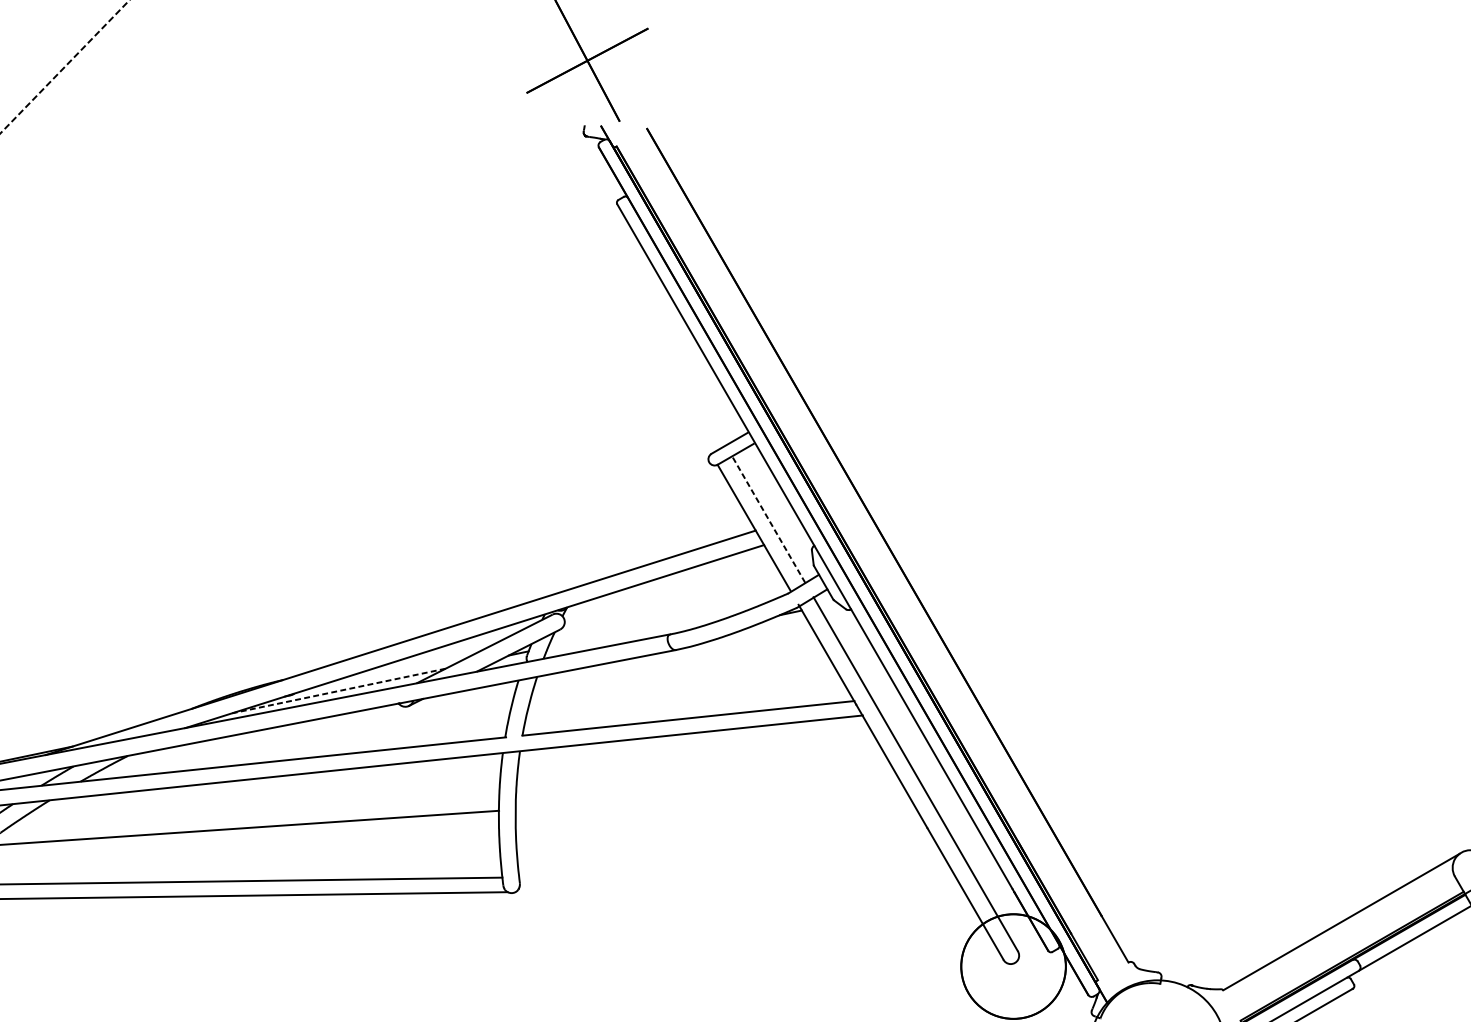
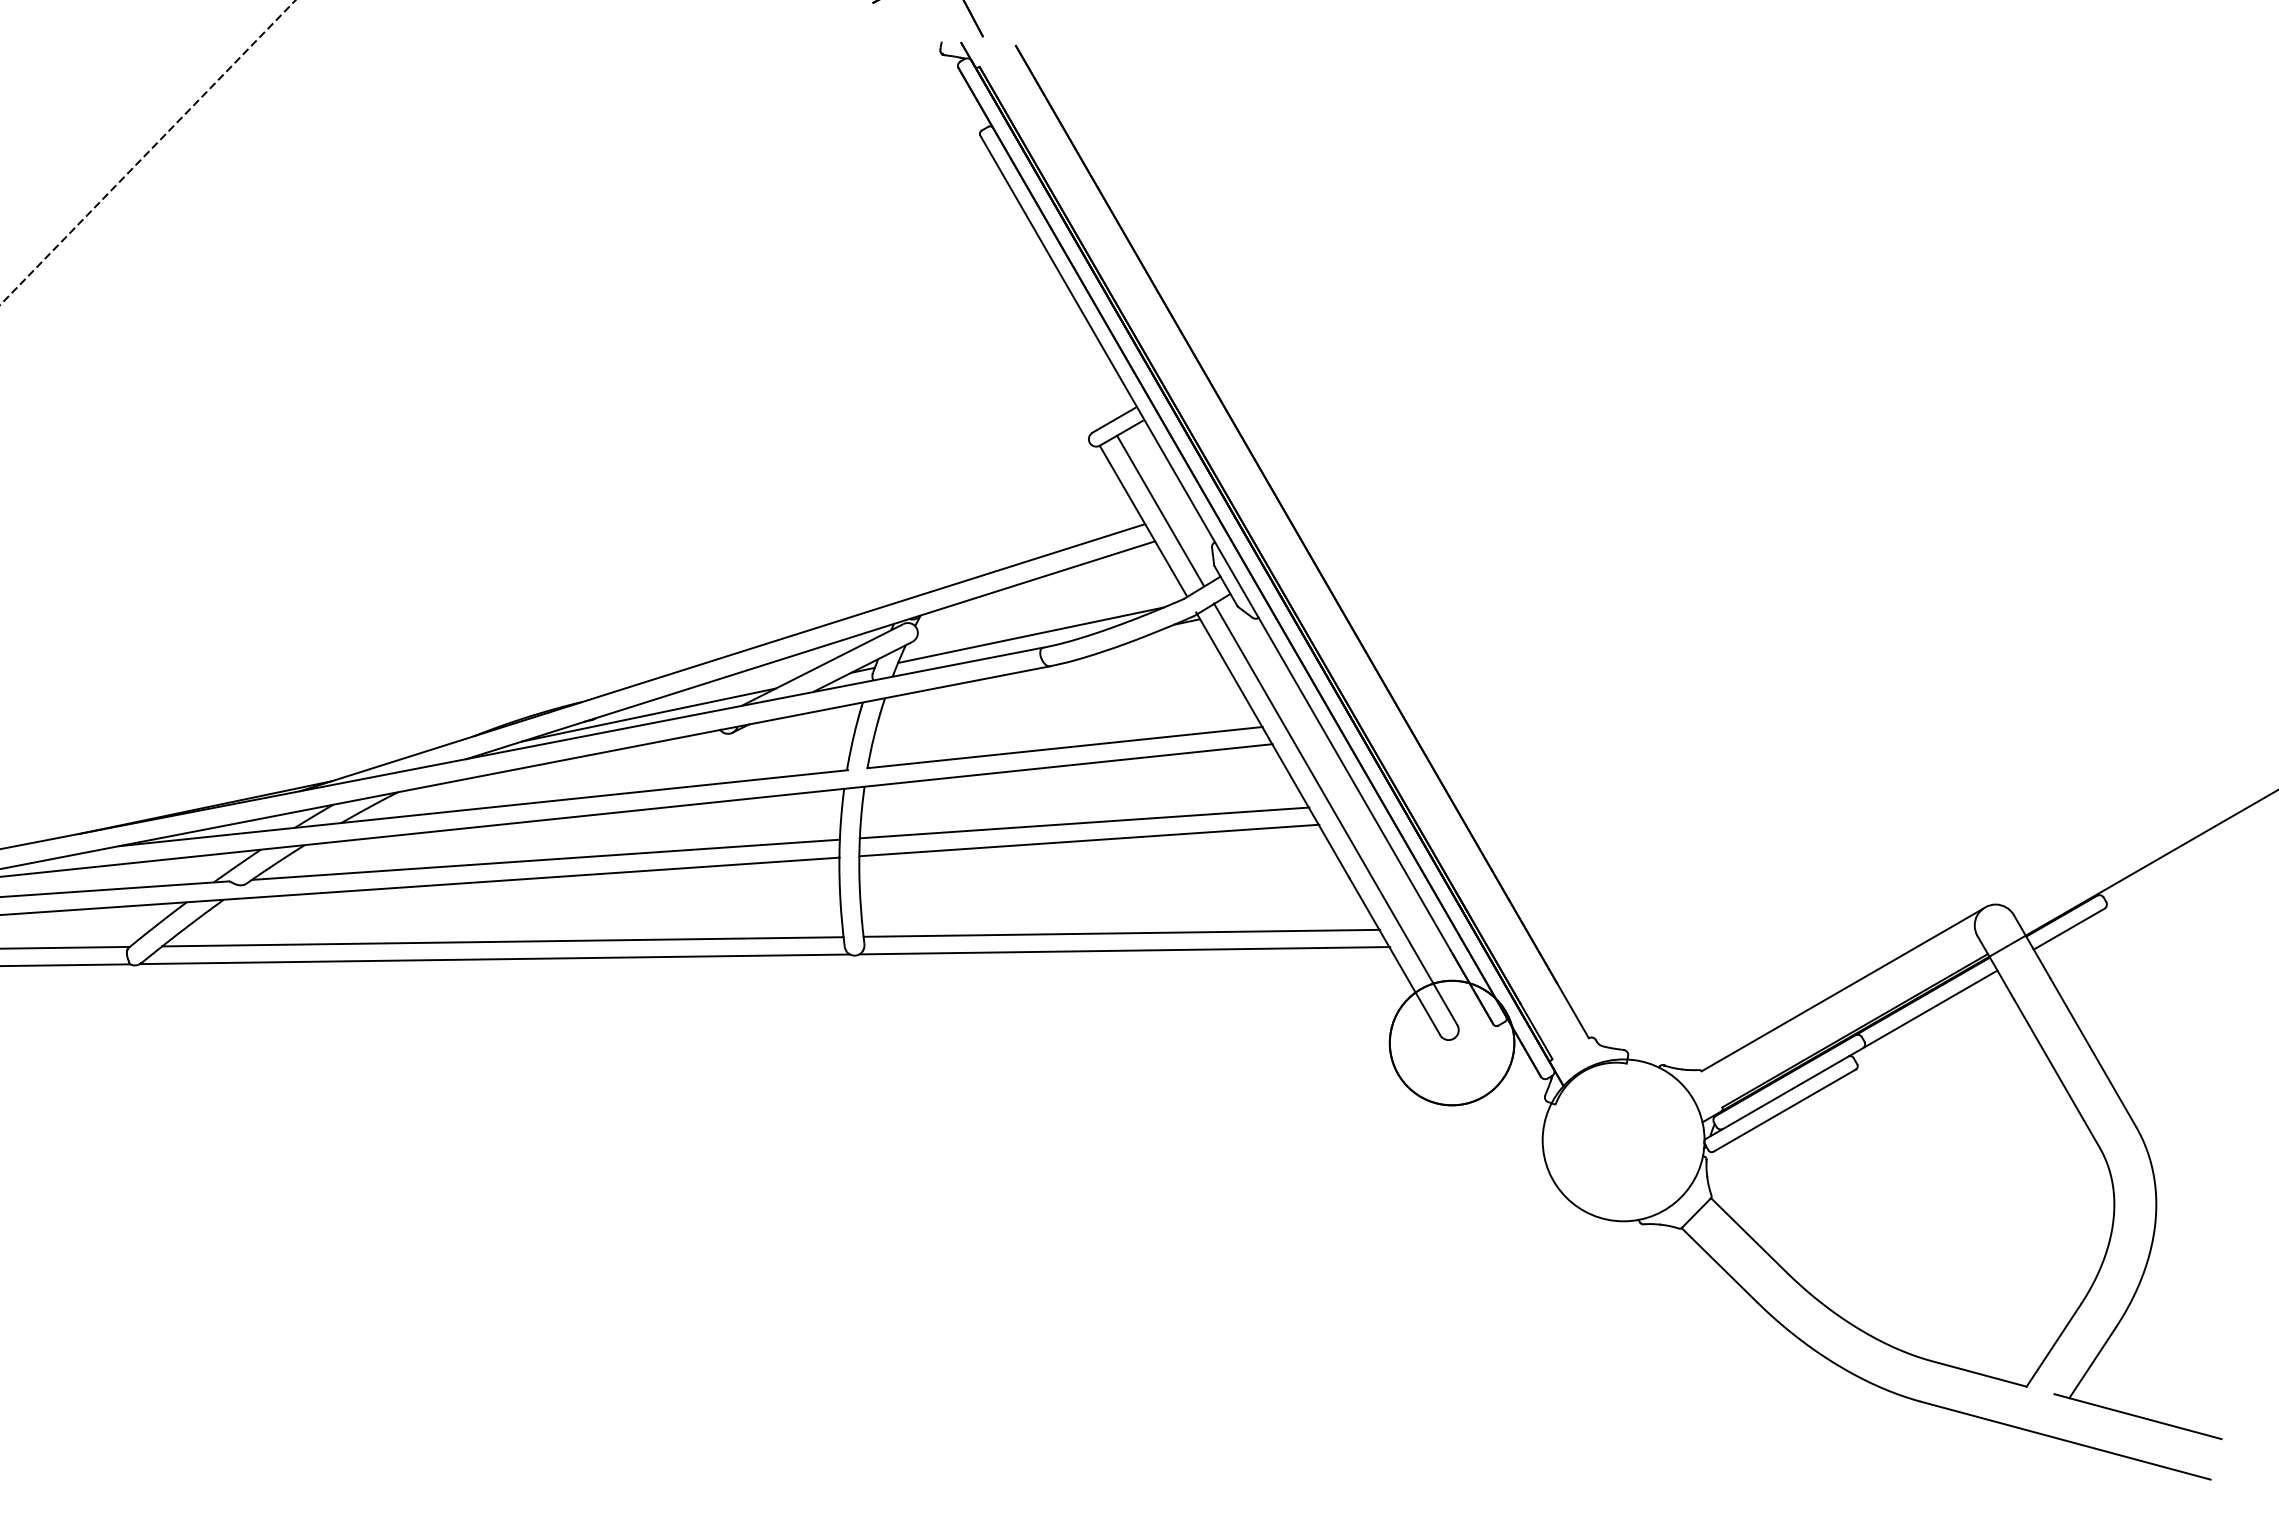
line: (768, 519) -> (1160, 510), dashed -> solid
line: (660, 623) -> (1031, 634), added
line: (339, 691) -> (649, 715), dashed -> solid
line: (704, 781) -> (1084, 822), added
line: (708, 796) -> (1089, 840), added
line: (251, 812) -> (545, 859), added
line: (735, 873) -> (1121, 932), added
line: (738, 888) -> (1124, 950), added

